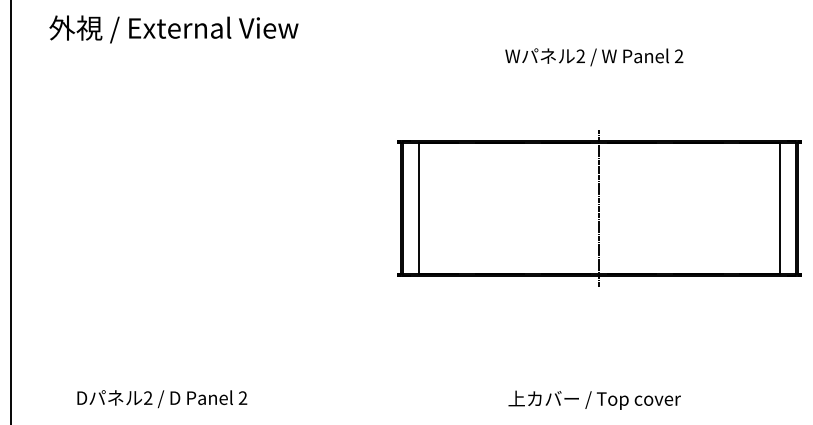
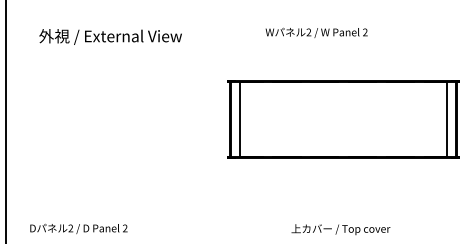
text: (173, 28) -> (110, 36), moved
text: (593, 56) -> (316, 32), moved
line: (599, 208) -> (343, 119), removed
text: (161, 398) -> (78, 228), moved

